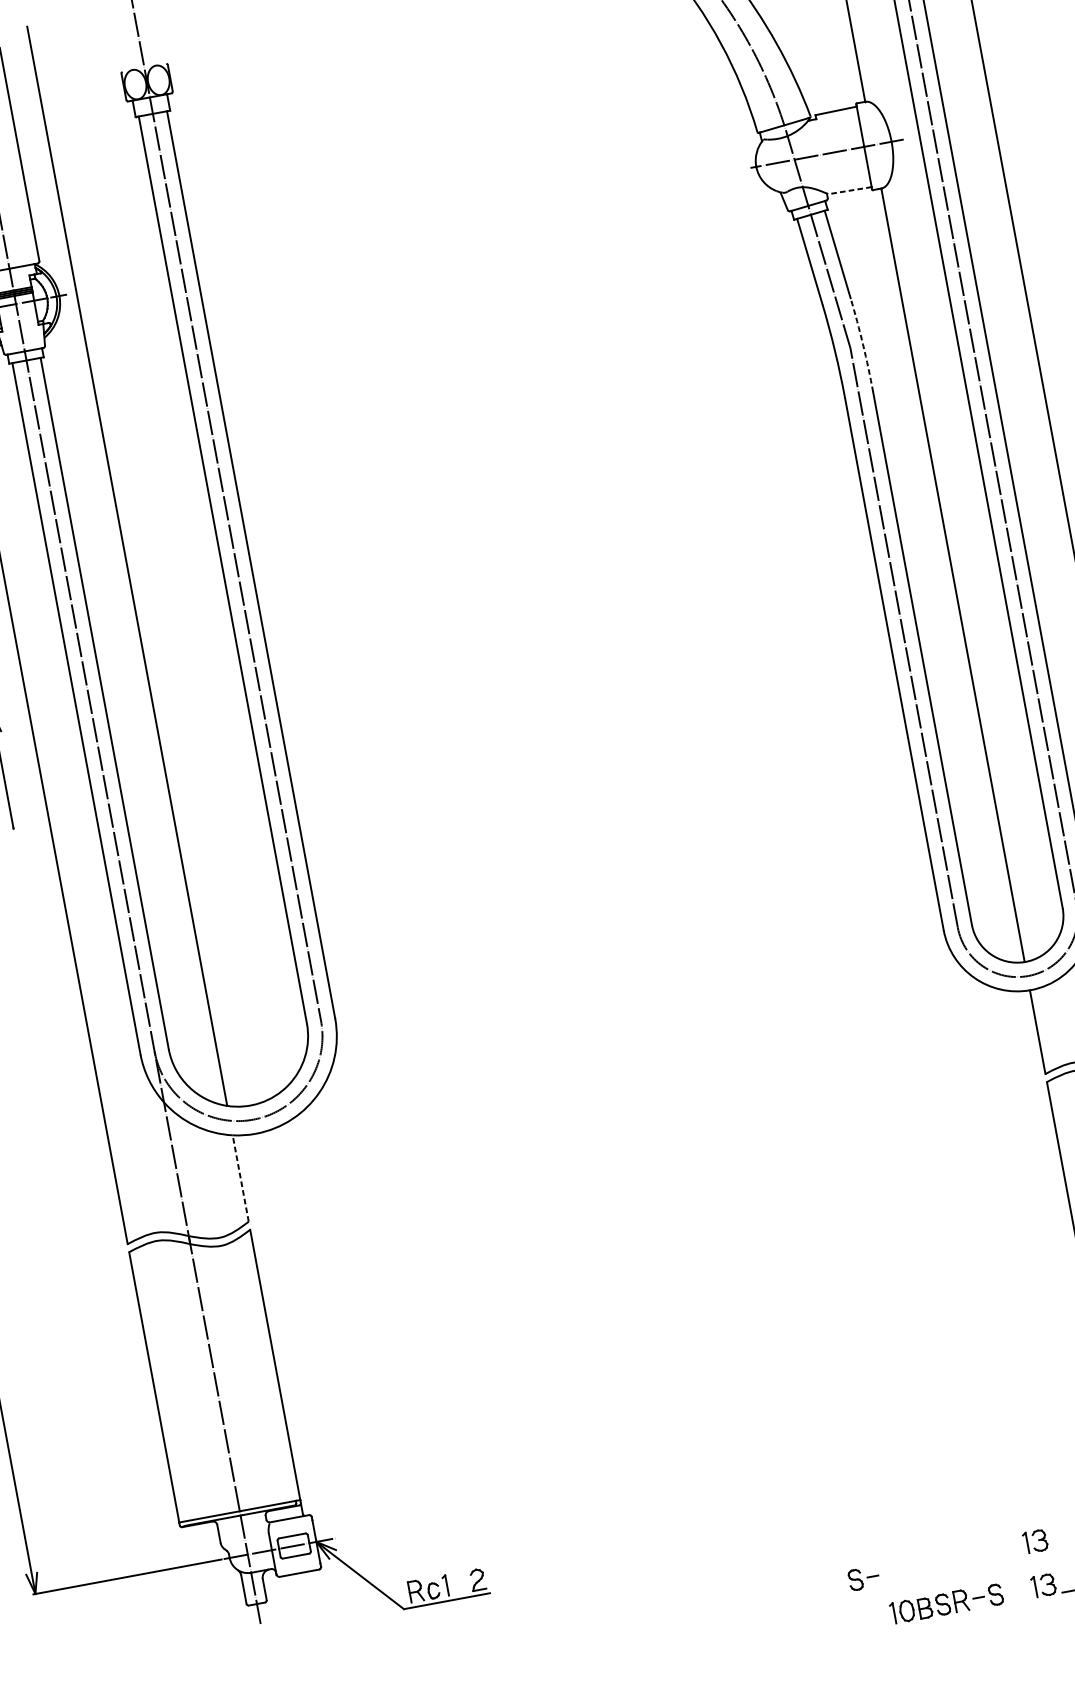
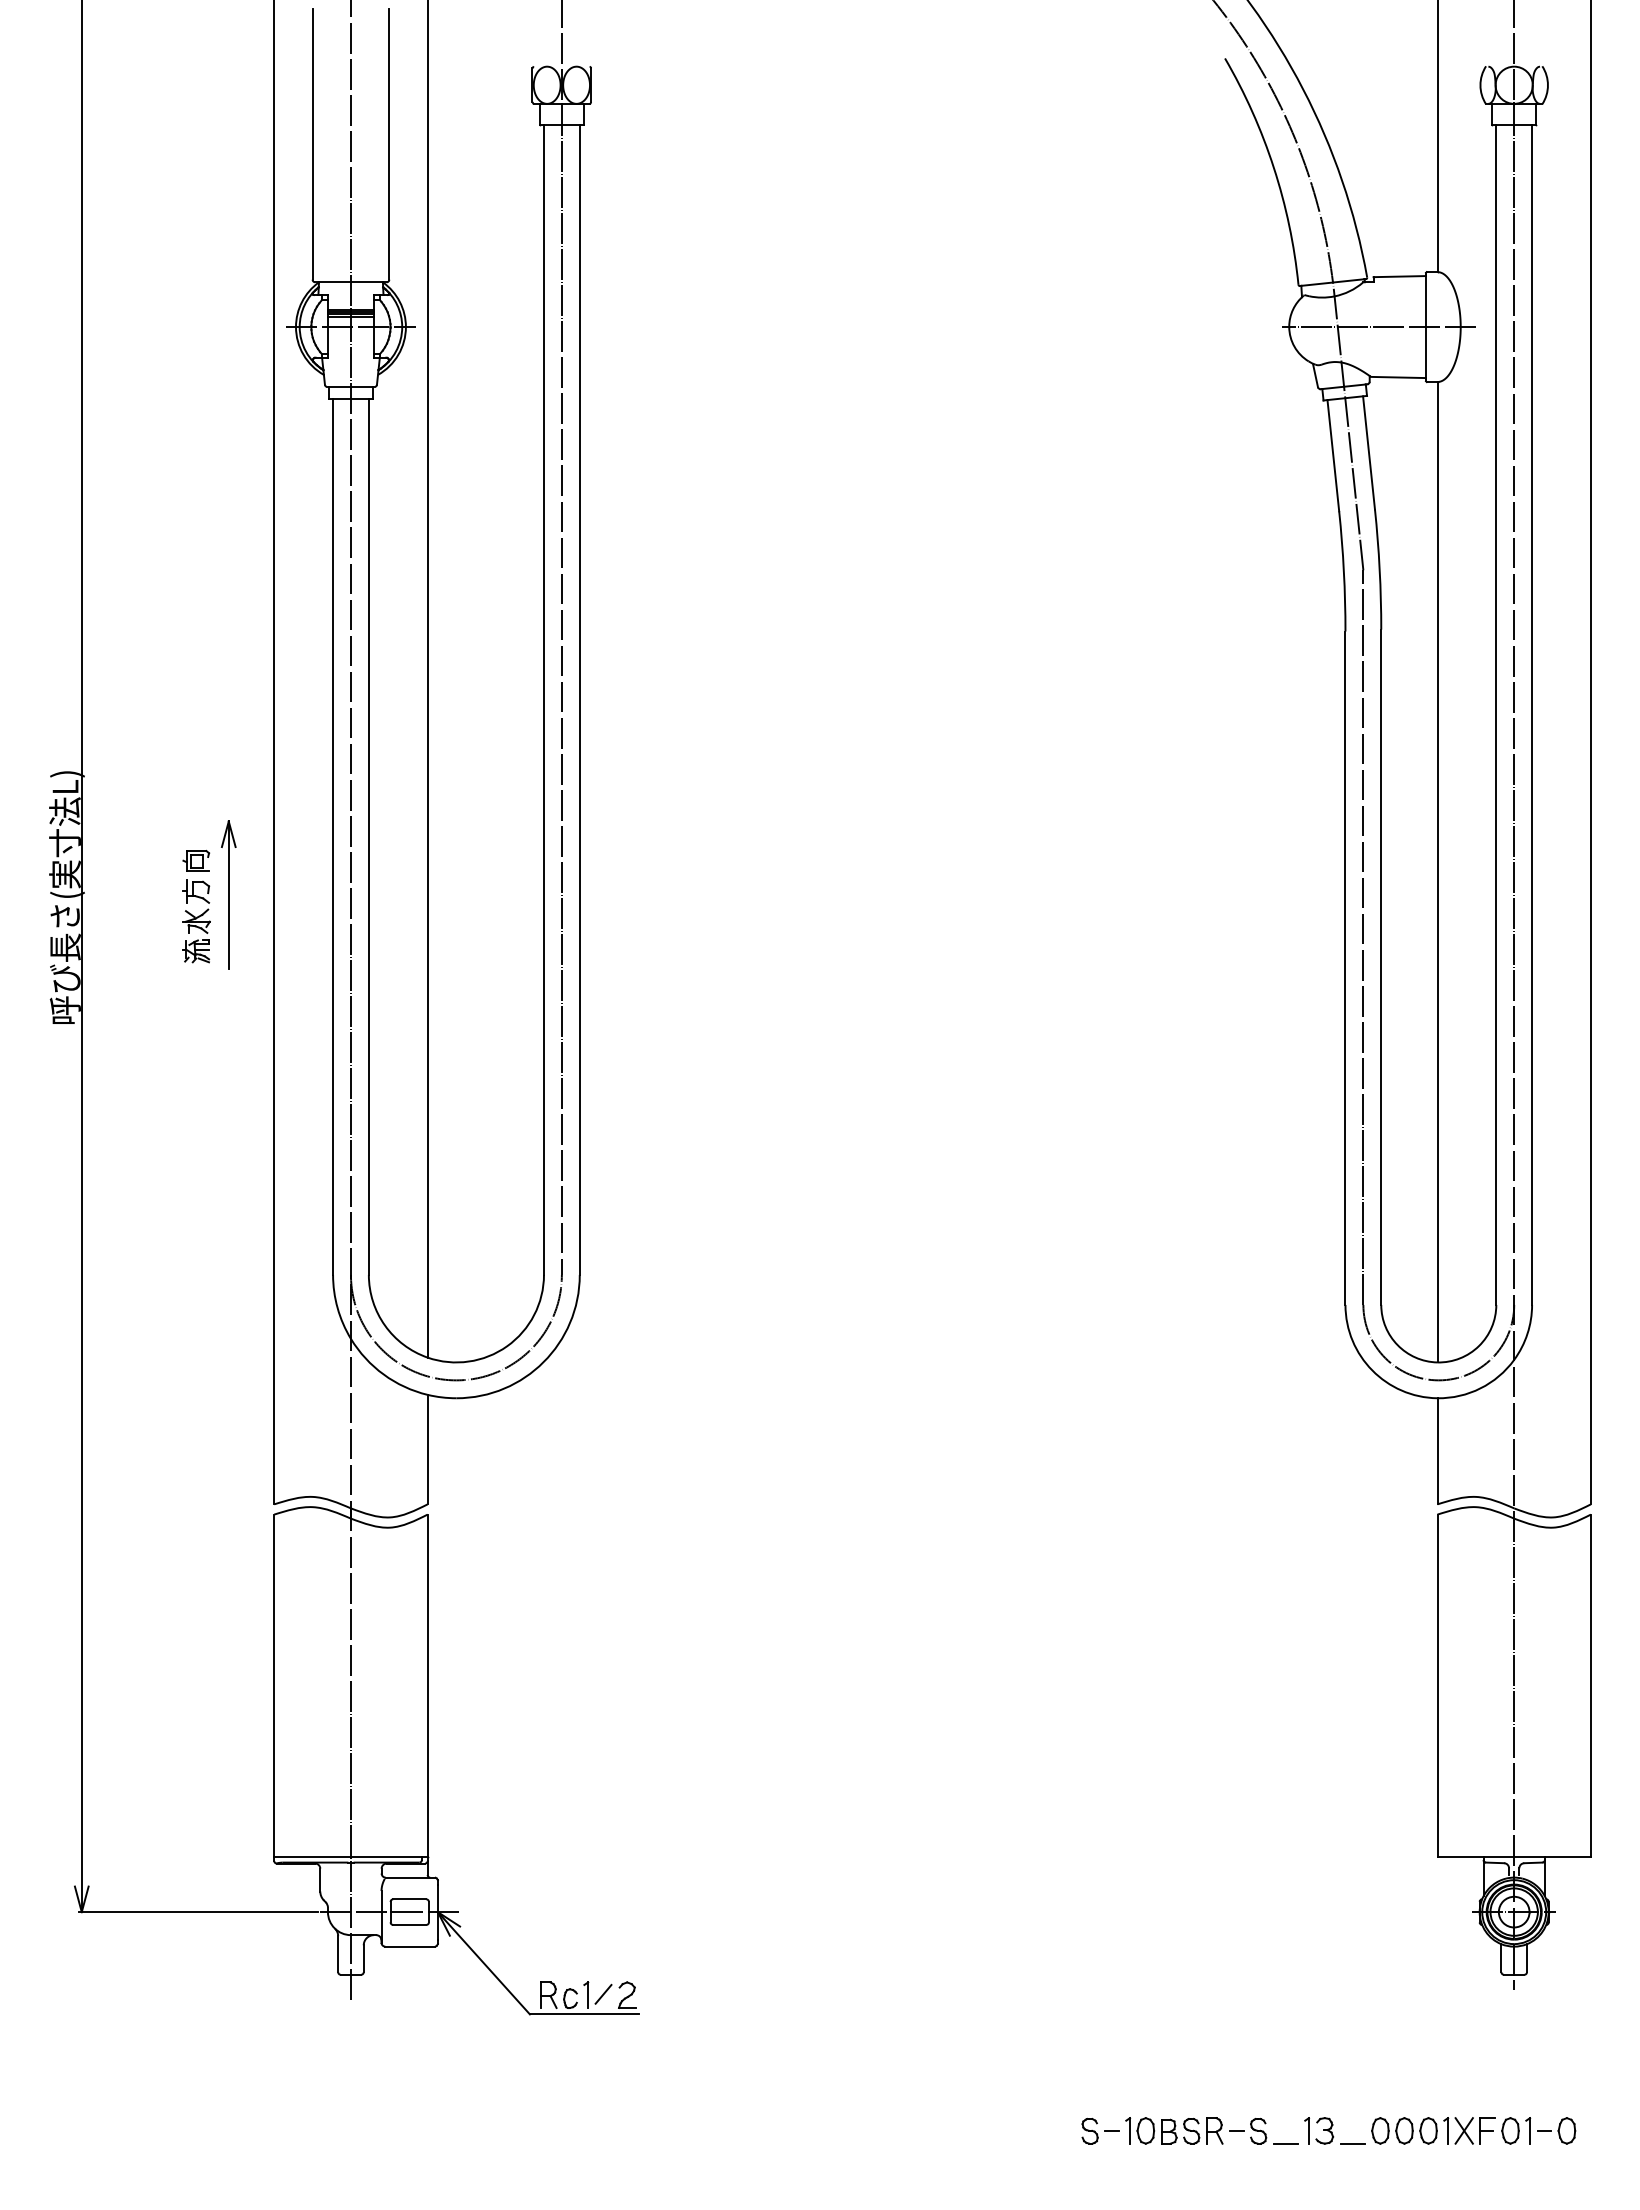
line: (849, 190) -> (1398, 377), dashed -> solid
arc: (862, 344) -> (1379, 569), dashed -> solid
line: (240, 1178) -> (427, 1449), dashed -> solid
part: (1035, 1541) -> (1319, 2074), removed
part: (863, 1577) -> (1100, 2130), moved
line: (458, 1581) -> (603, 1993), added
line: (1018, 1600) -> (1285, 2143), added

